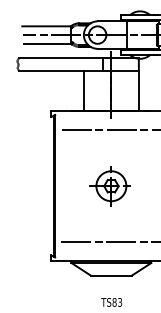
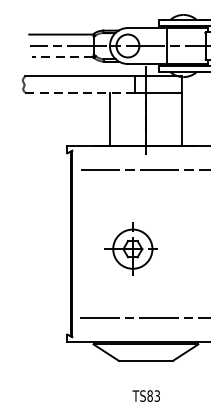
line: (47, 43) -> (62, 57), solid -> dashed
line: (61, 70) -> (80, 92), solid -> dashed
part: (109, 186) -> (130, 249), moved

